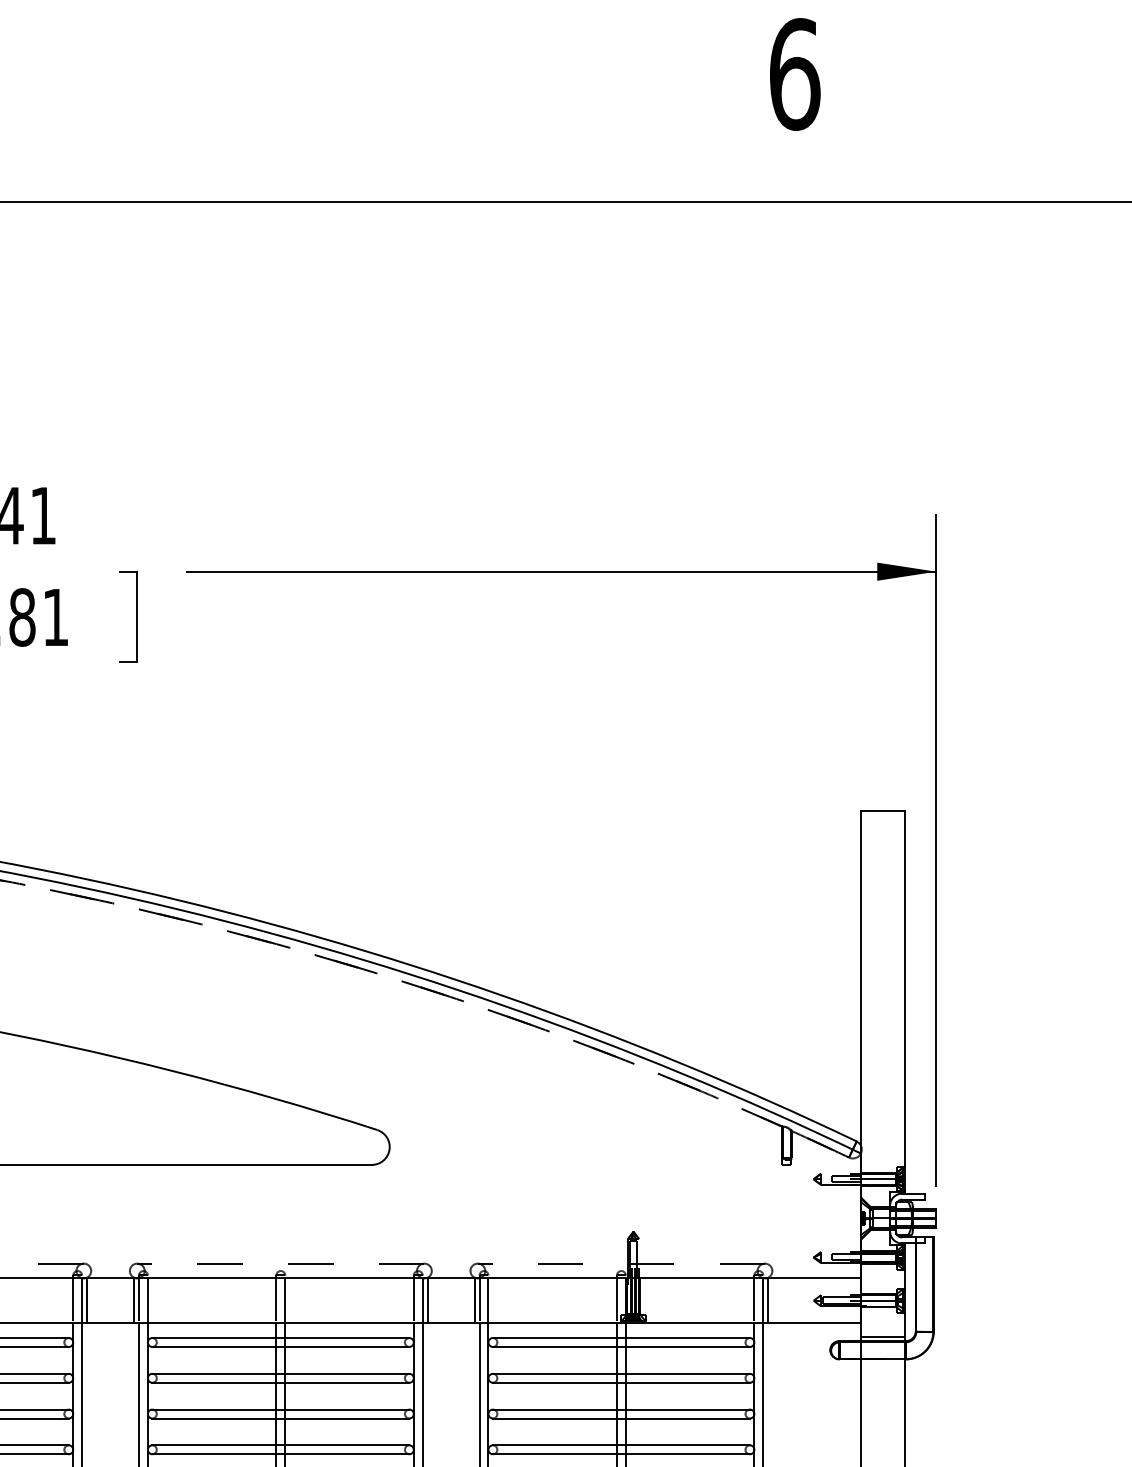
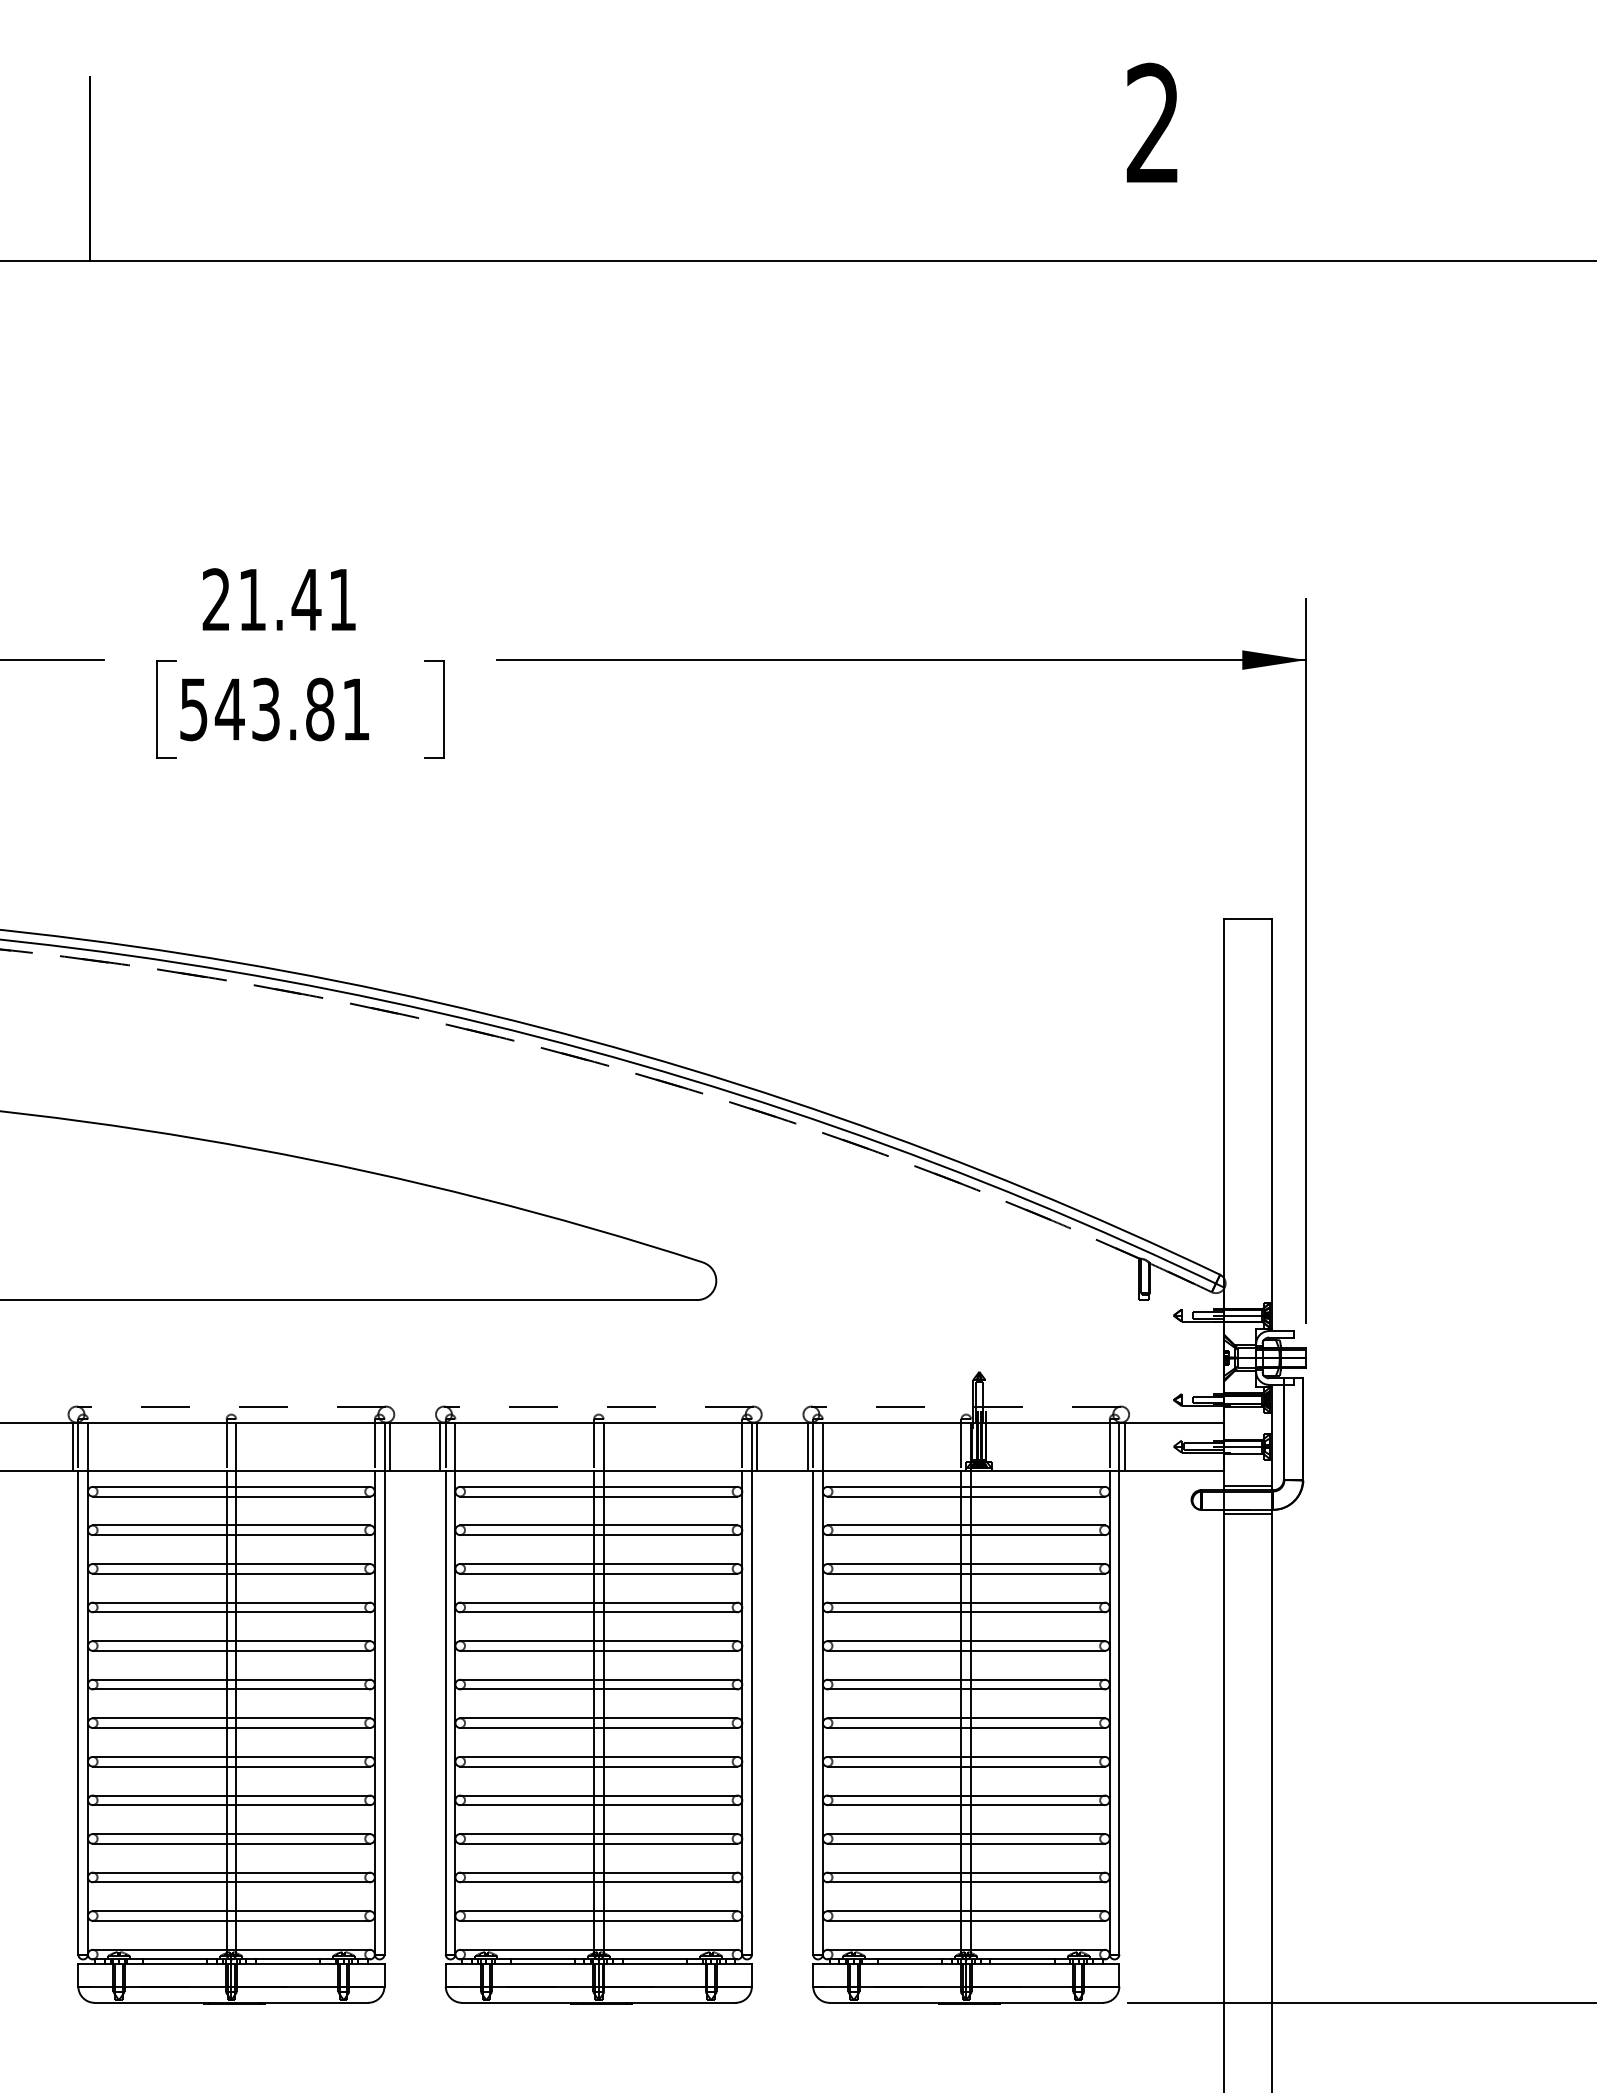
text: (794, 74) -> (1153, 123), 6 -> 2
line: (883, 1363) -> (1248, 1514), added

